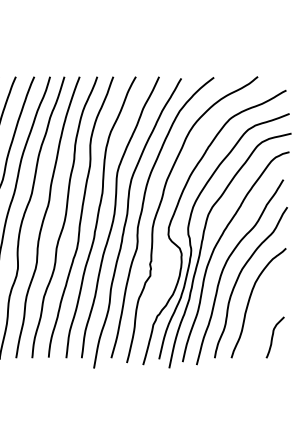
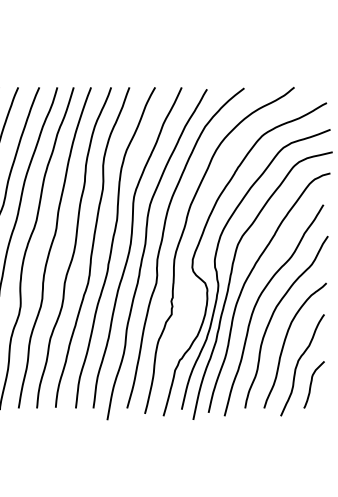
curve: (261, 319) -> (298, 364), added

